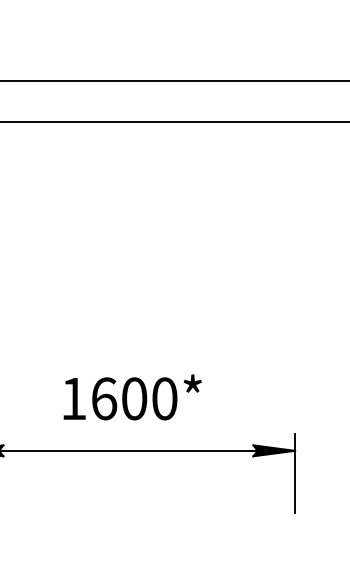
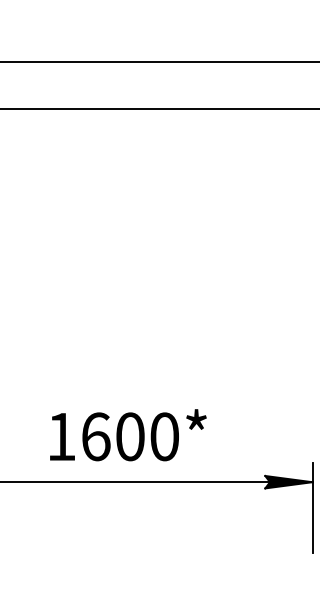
text: (132, 397) -> (128, 435), moved

